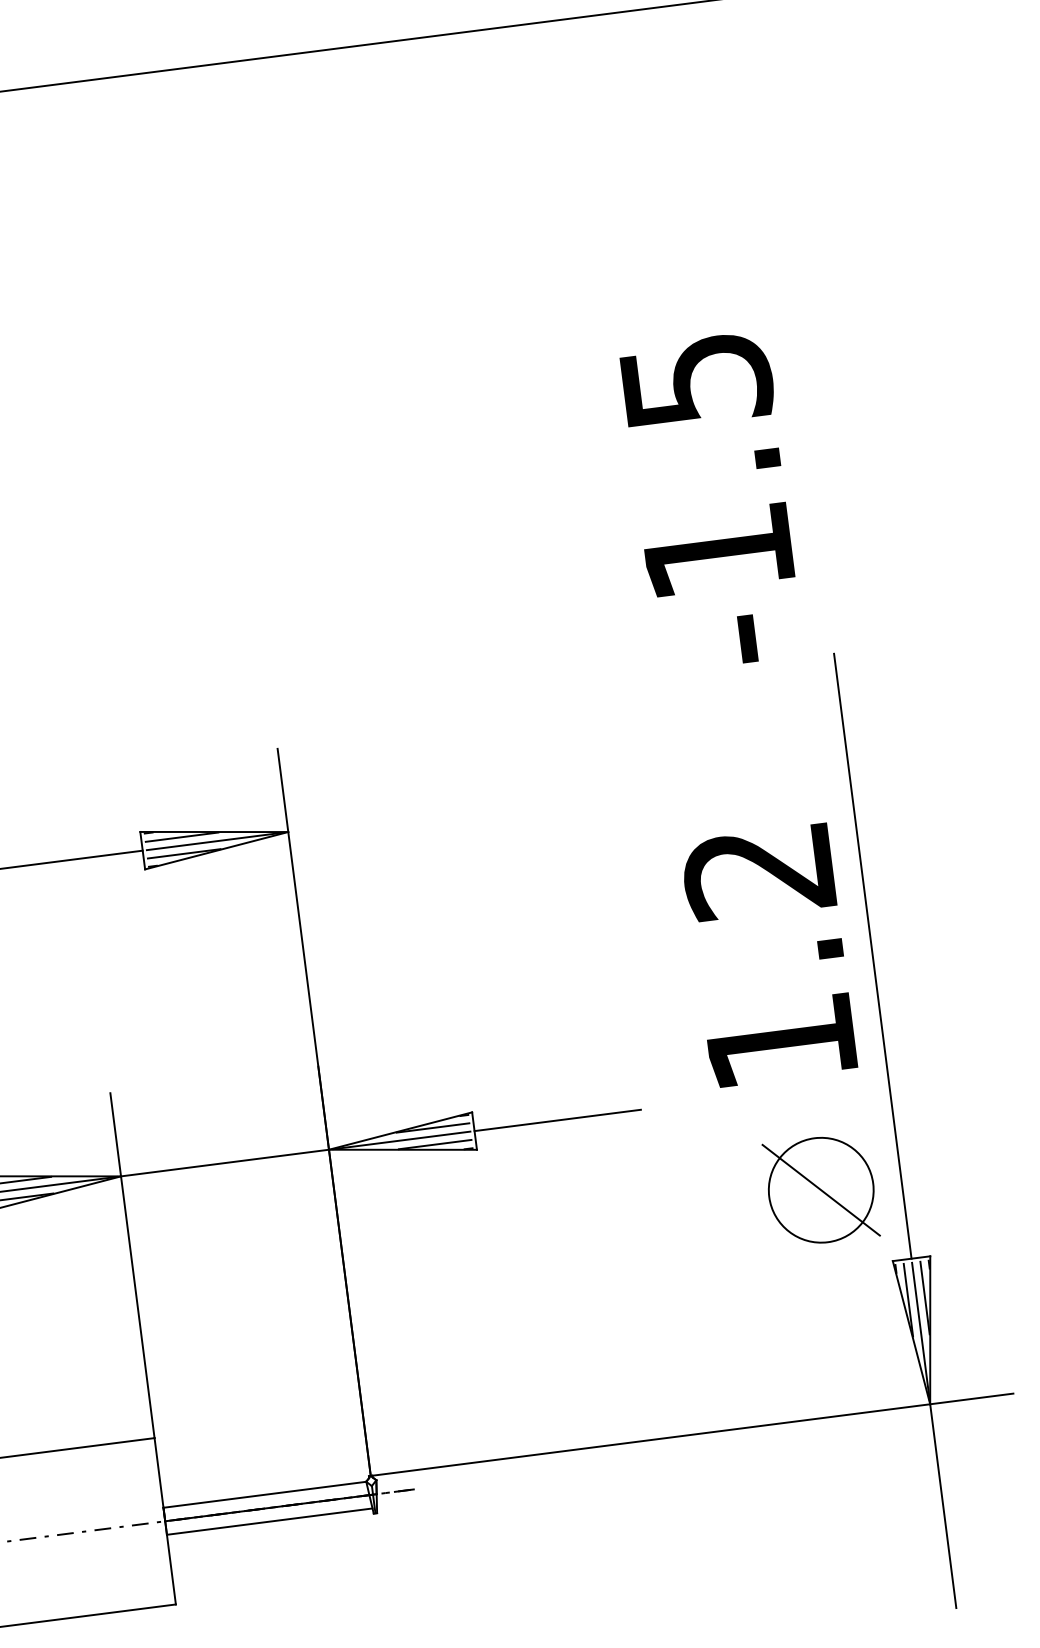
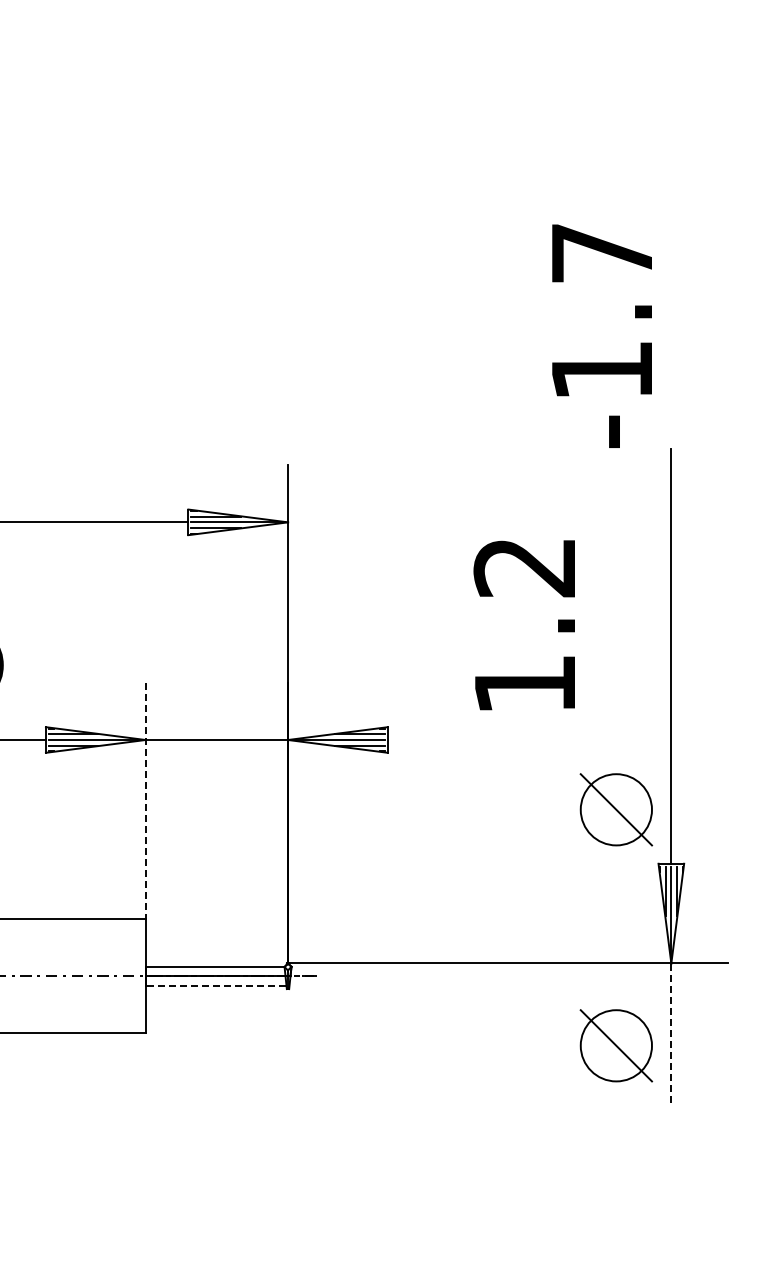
text: (696, 380) -> (602, 253), -1.5 -> -1.7
text: (767, 956) -> (523, 625), moved
line: (557, 1121) -> (444, 740), removed
line: (132, 1266) -> (145, 801), solid -> dashed
line: (943, 1506) -> (671, 1033), solid -> dashed
line: (268, 1521) -> (215, 985), solid -> dashed
part: (865, 1534) -> (616, 1045), added

